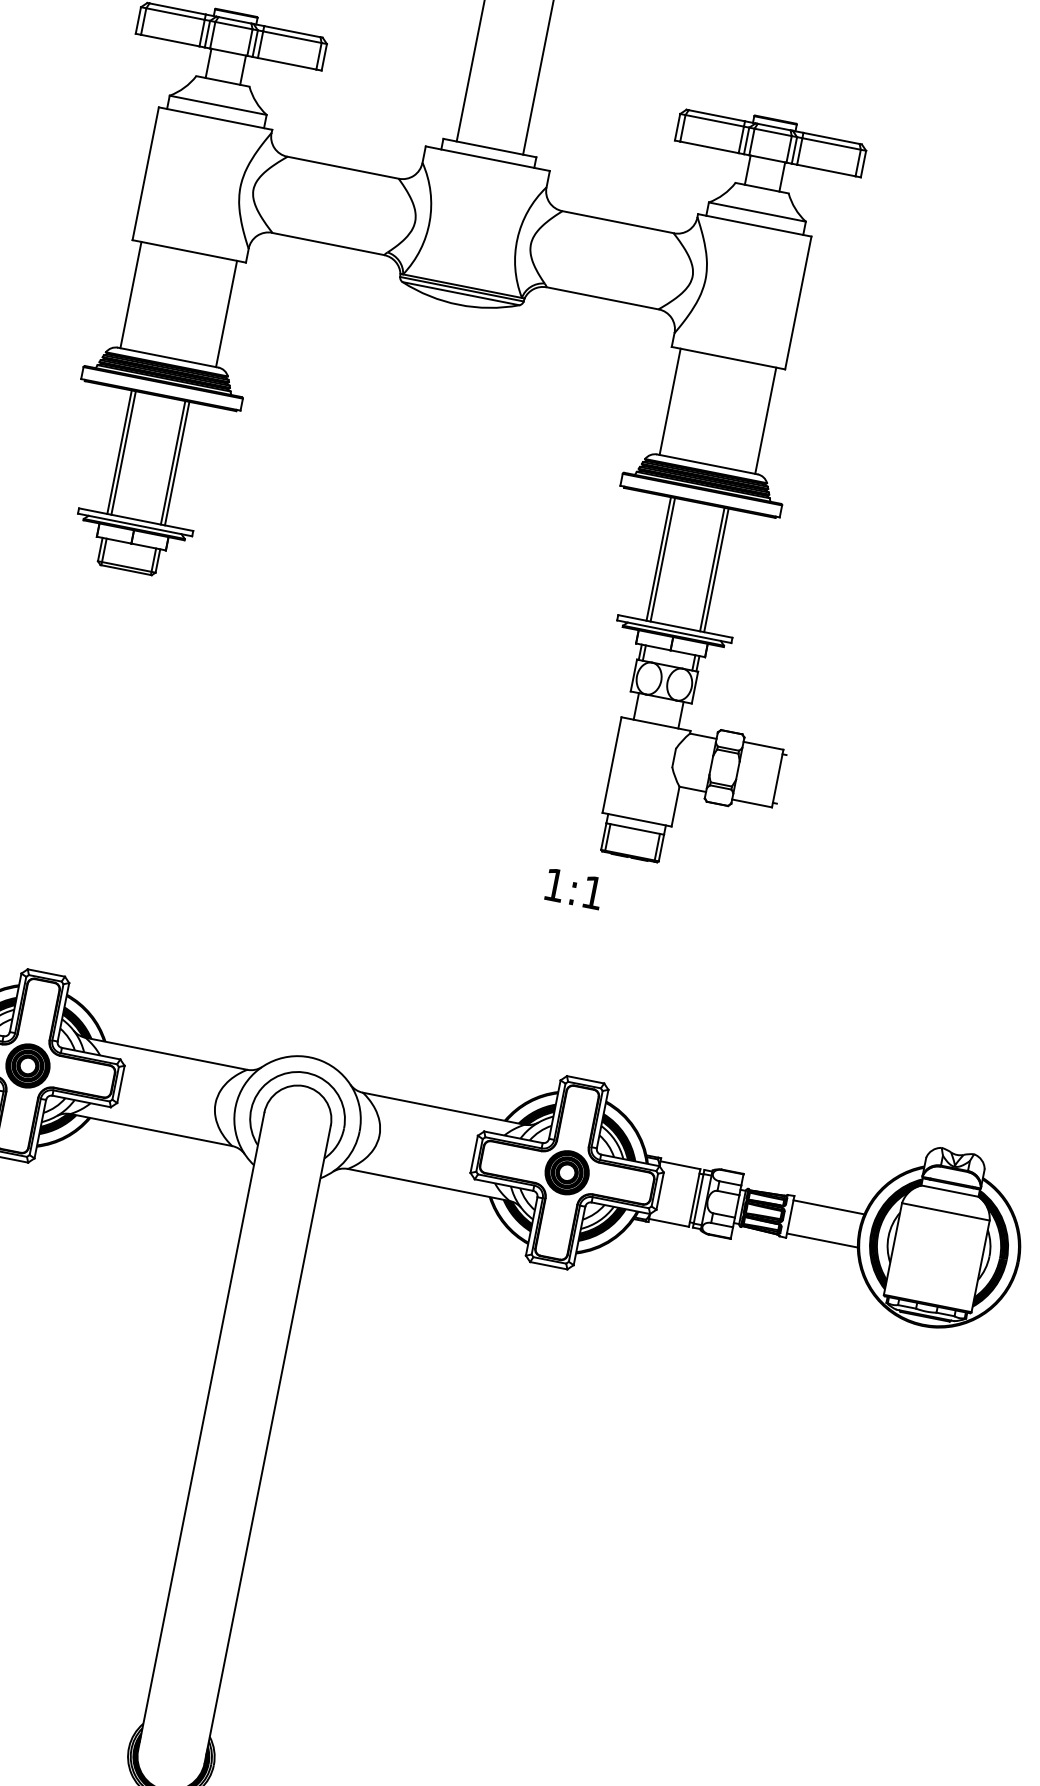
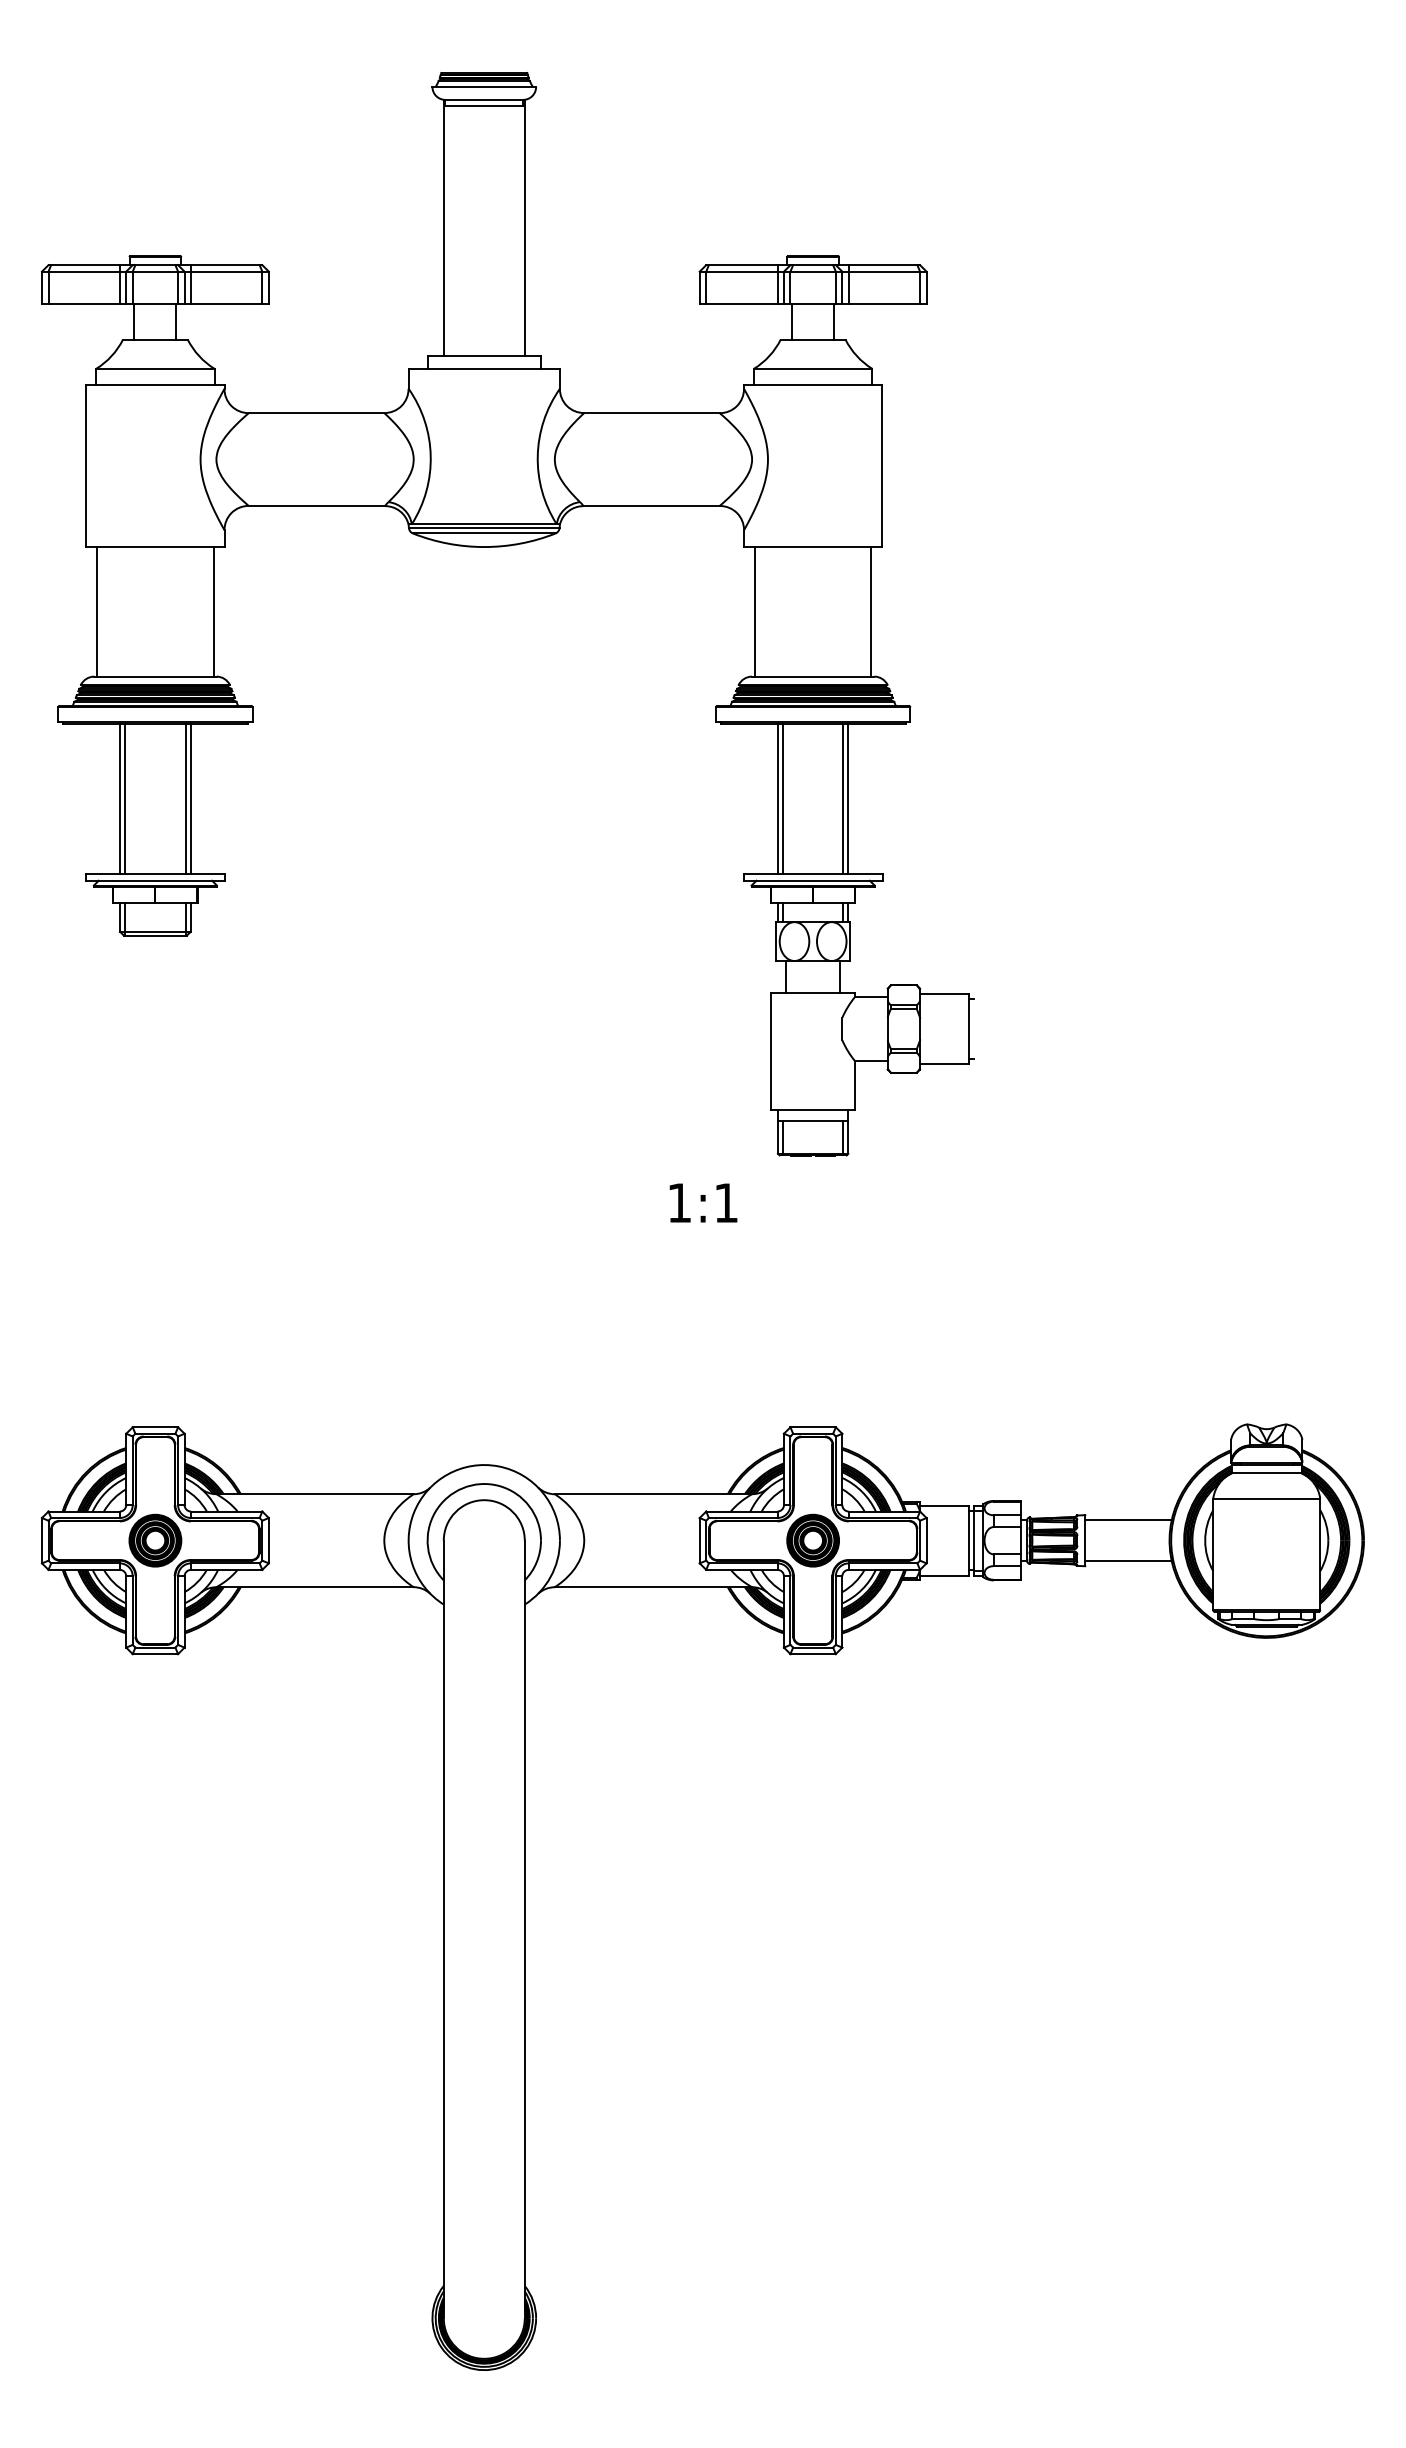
text: (574, 888) -> (703, 1202), moved

